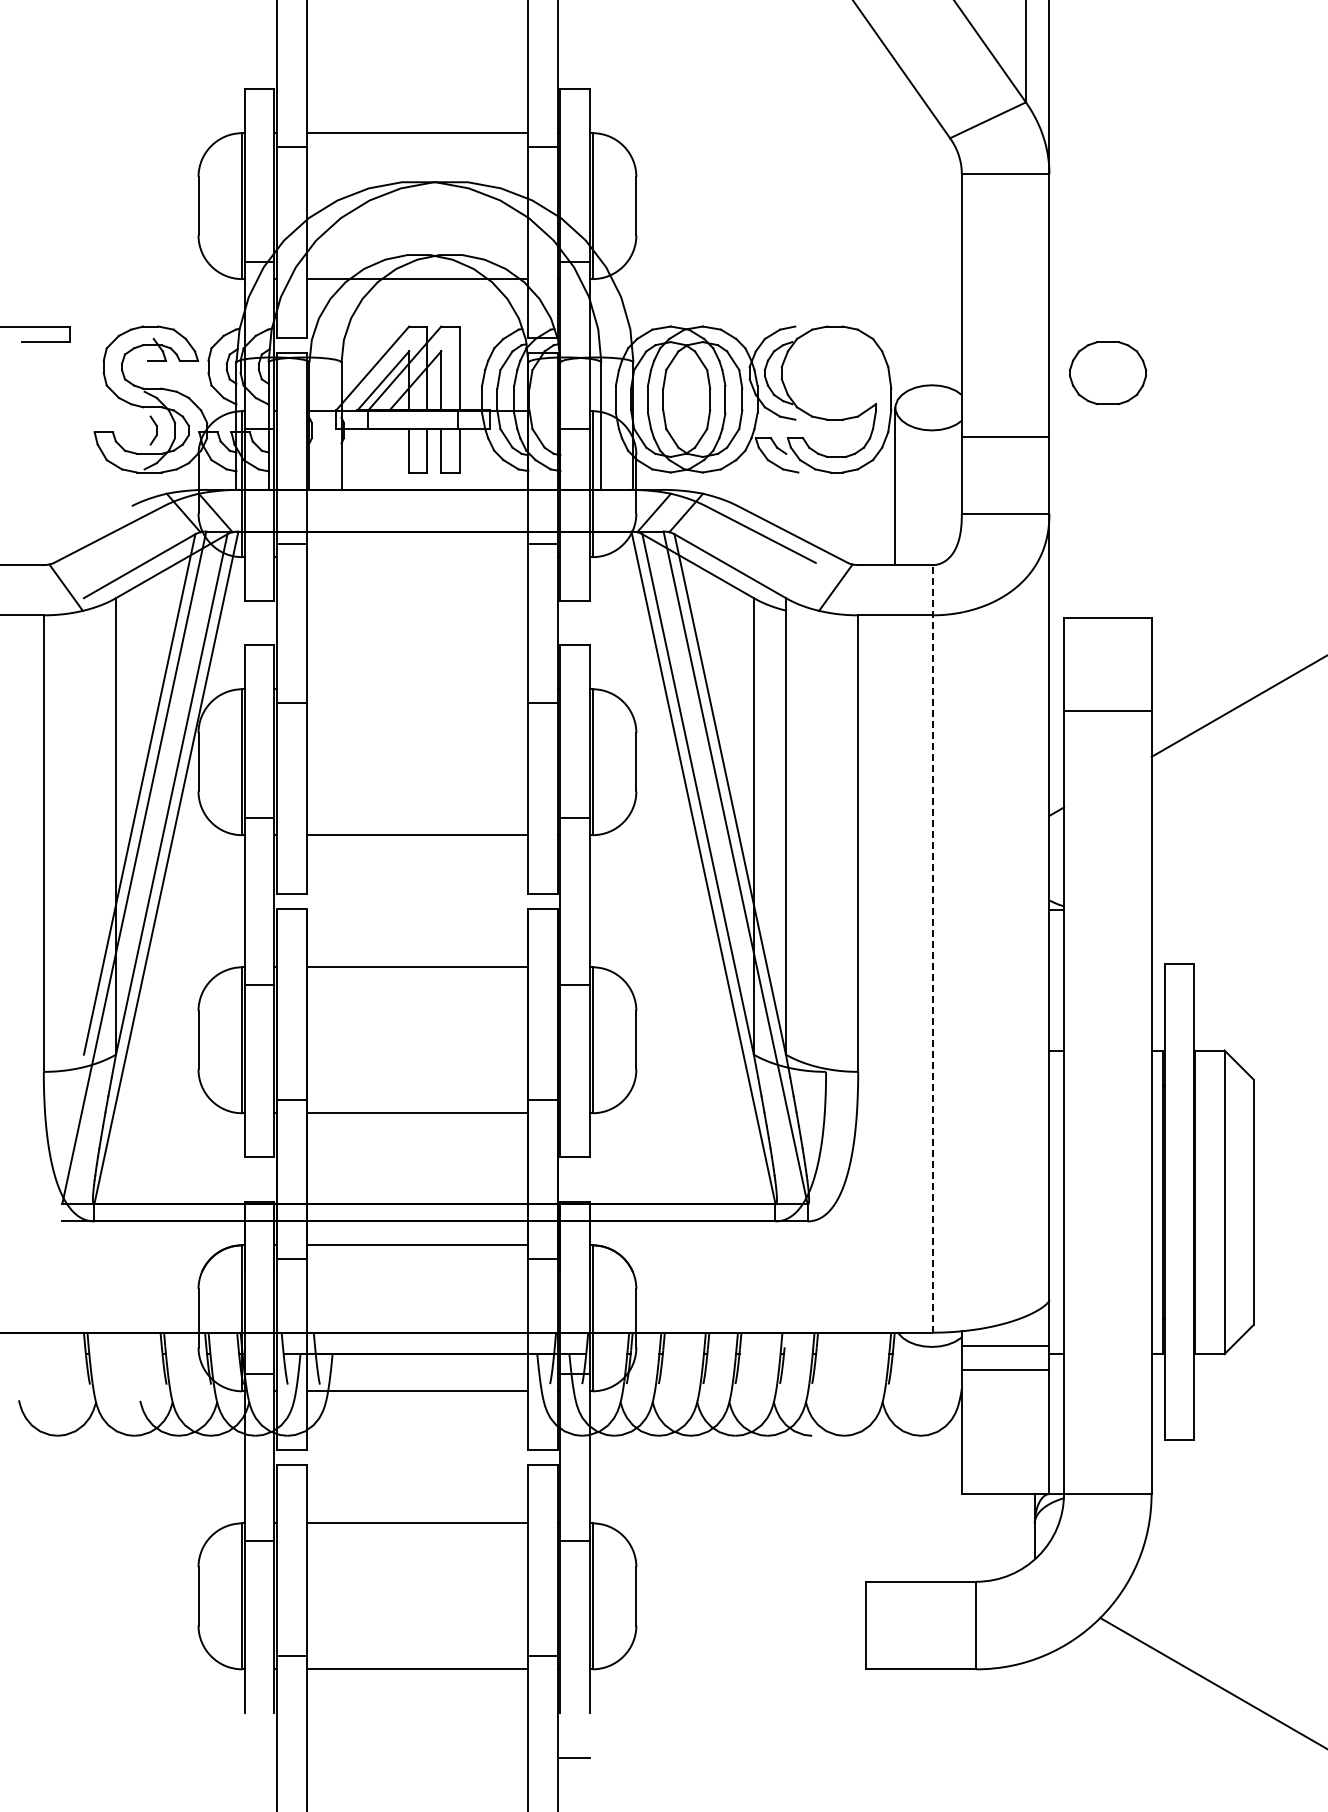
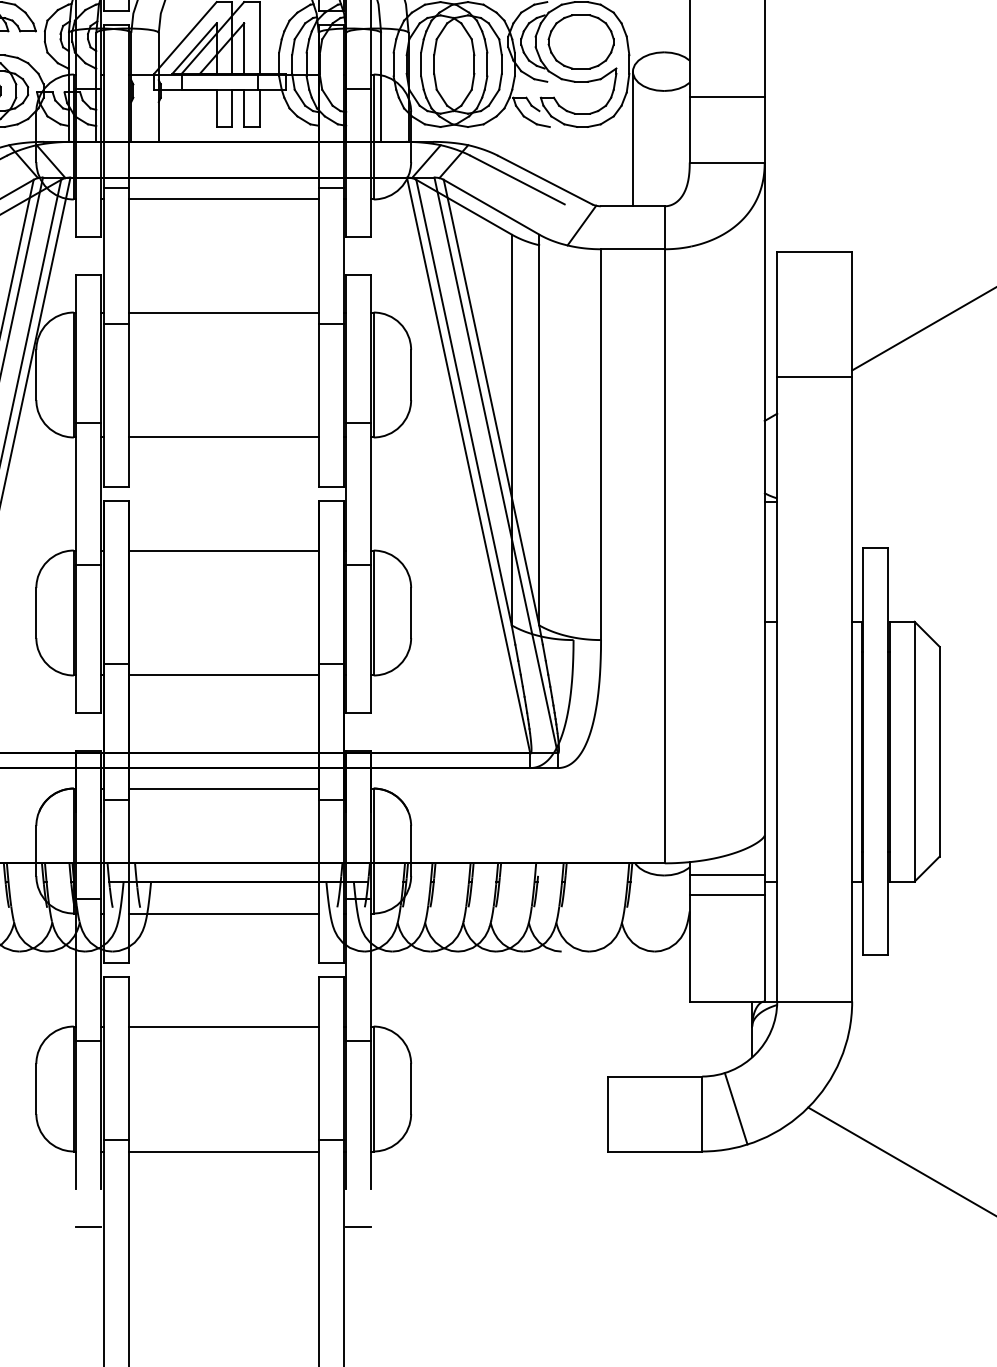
part: (1108, 373) -> (581, 42), moved
line: (417, 557) -> (223, 199), added
line: (417, 689) -> (223, 312), added
line: (1107, 711) -> (814, 376), moved
line: (932, 948) -> (664, 534), dashed -> solid
line: (1015, 1619) -> (735, 1108), added
line: (259, 1757) -> (88, 1226), added

